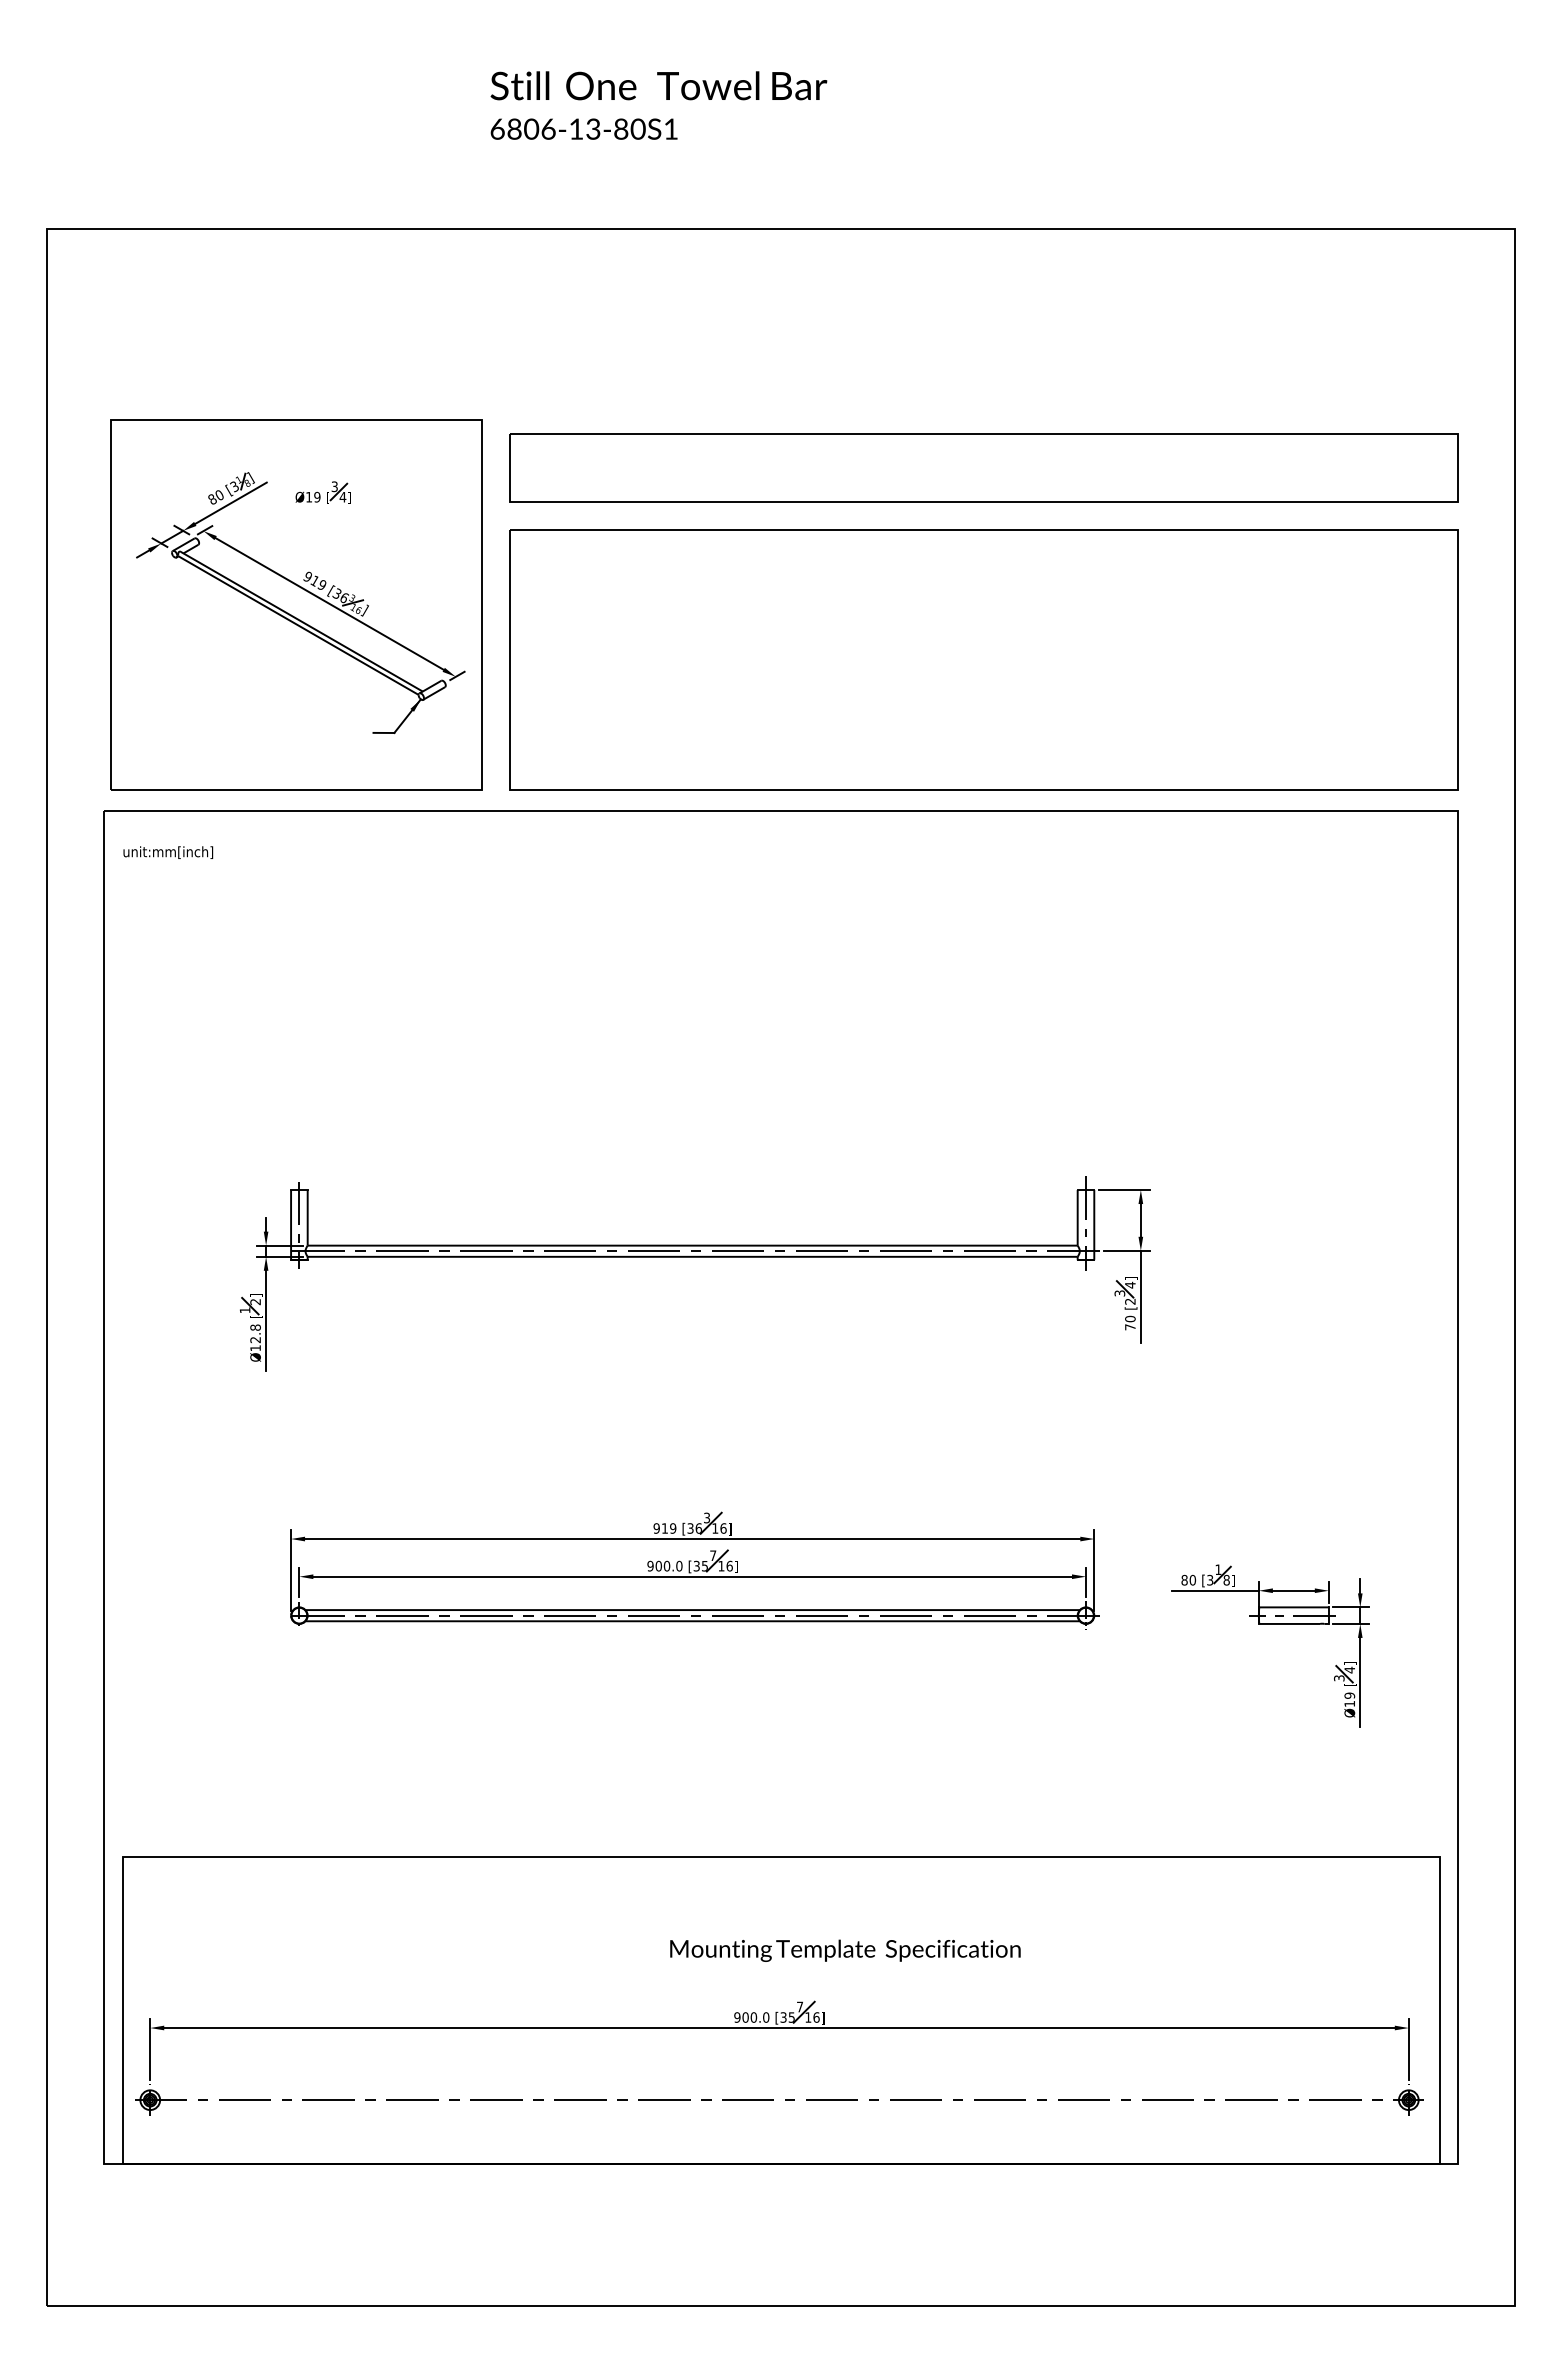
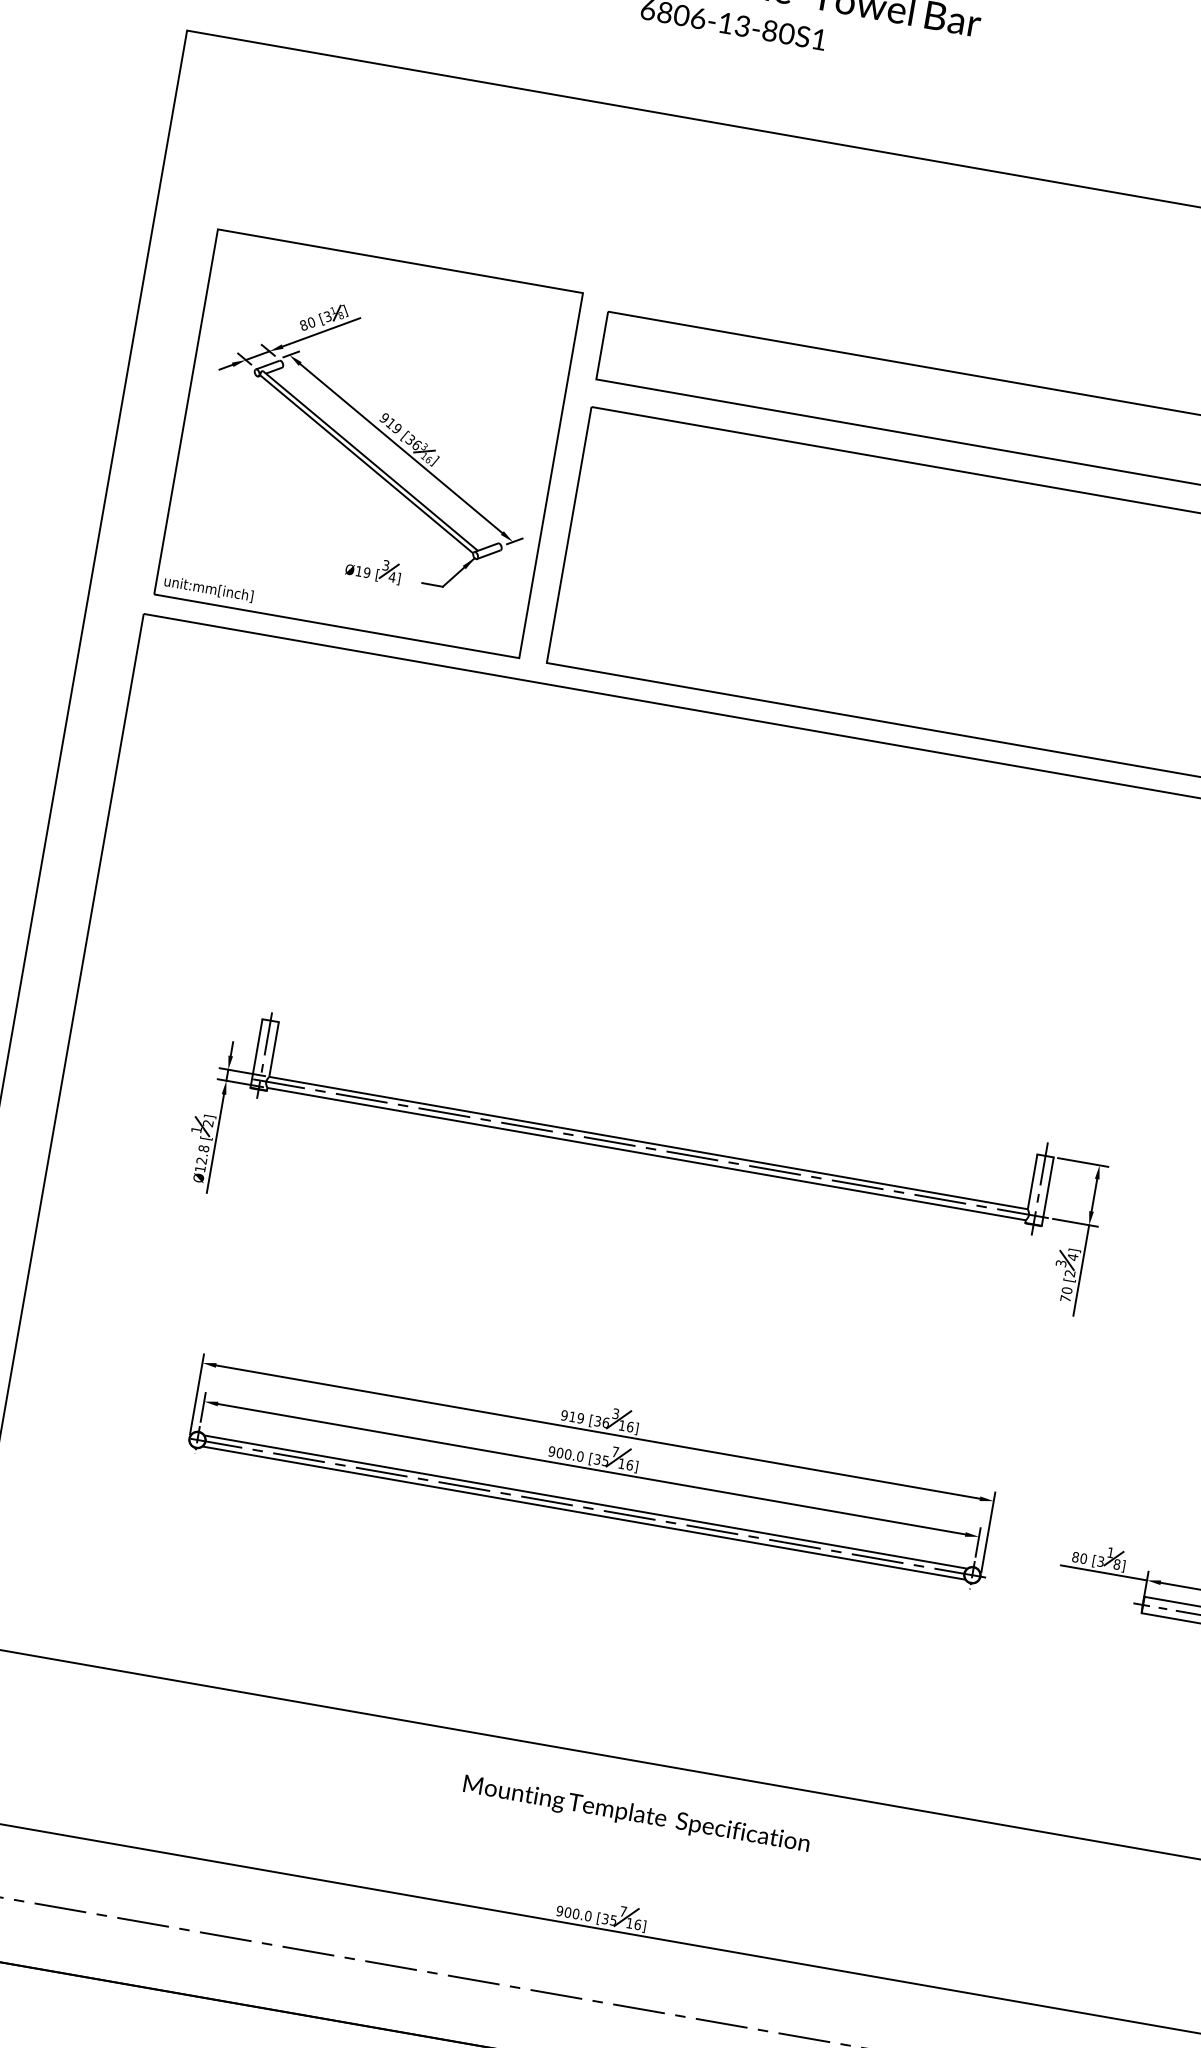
part: (322, 492) -> (372, 569), moved
text: (168, 852) -> (209, 589), moved
text: (845, 1950) -> (636, 1814), moved

